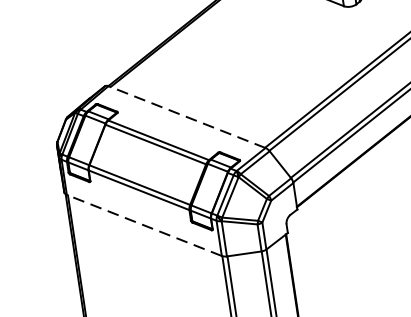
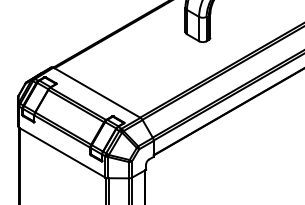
line: (186, 116) -> (96, 92), dashed -> solid
line: (144, 225) -> (62, 152), dashed -> solid

